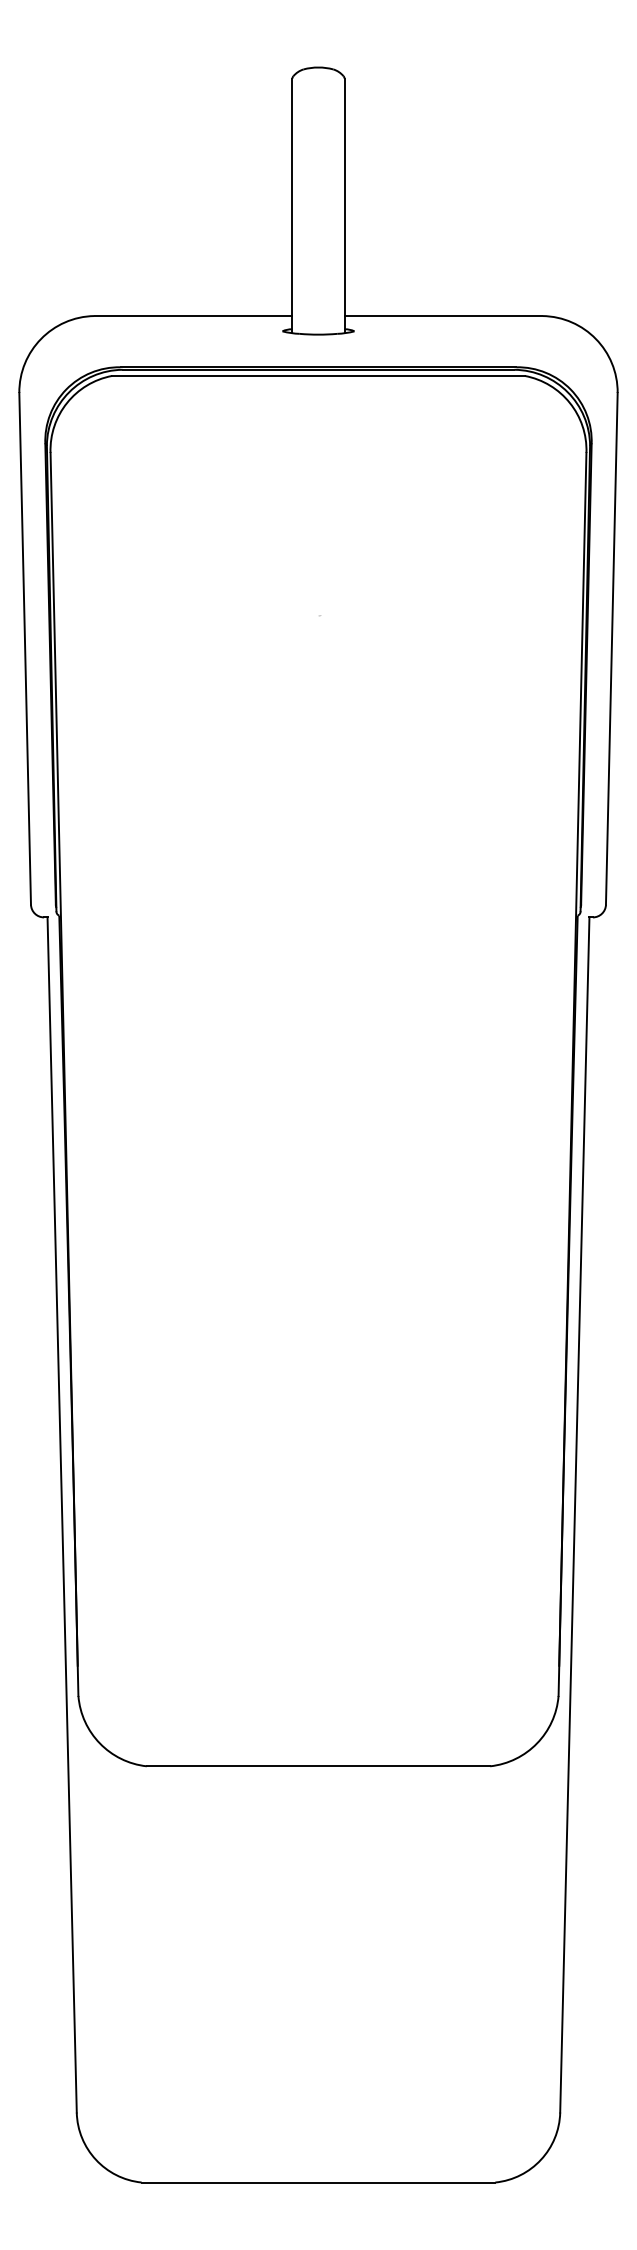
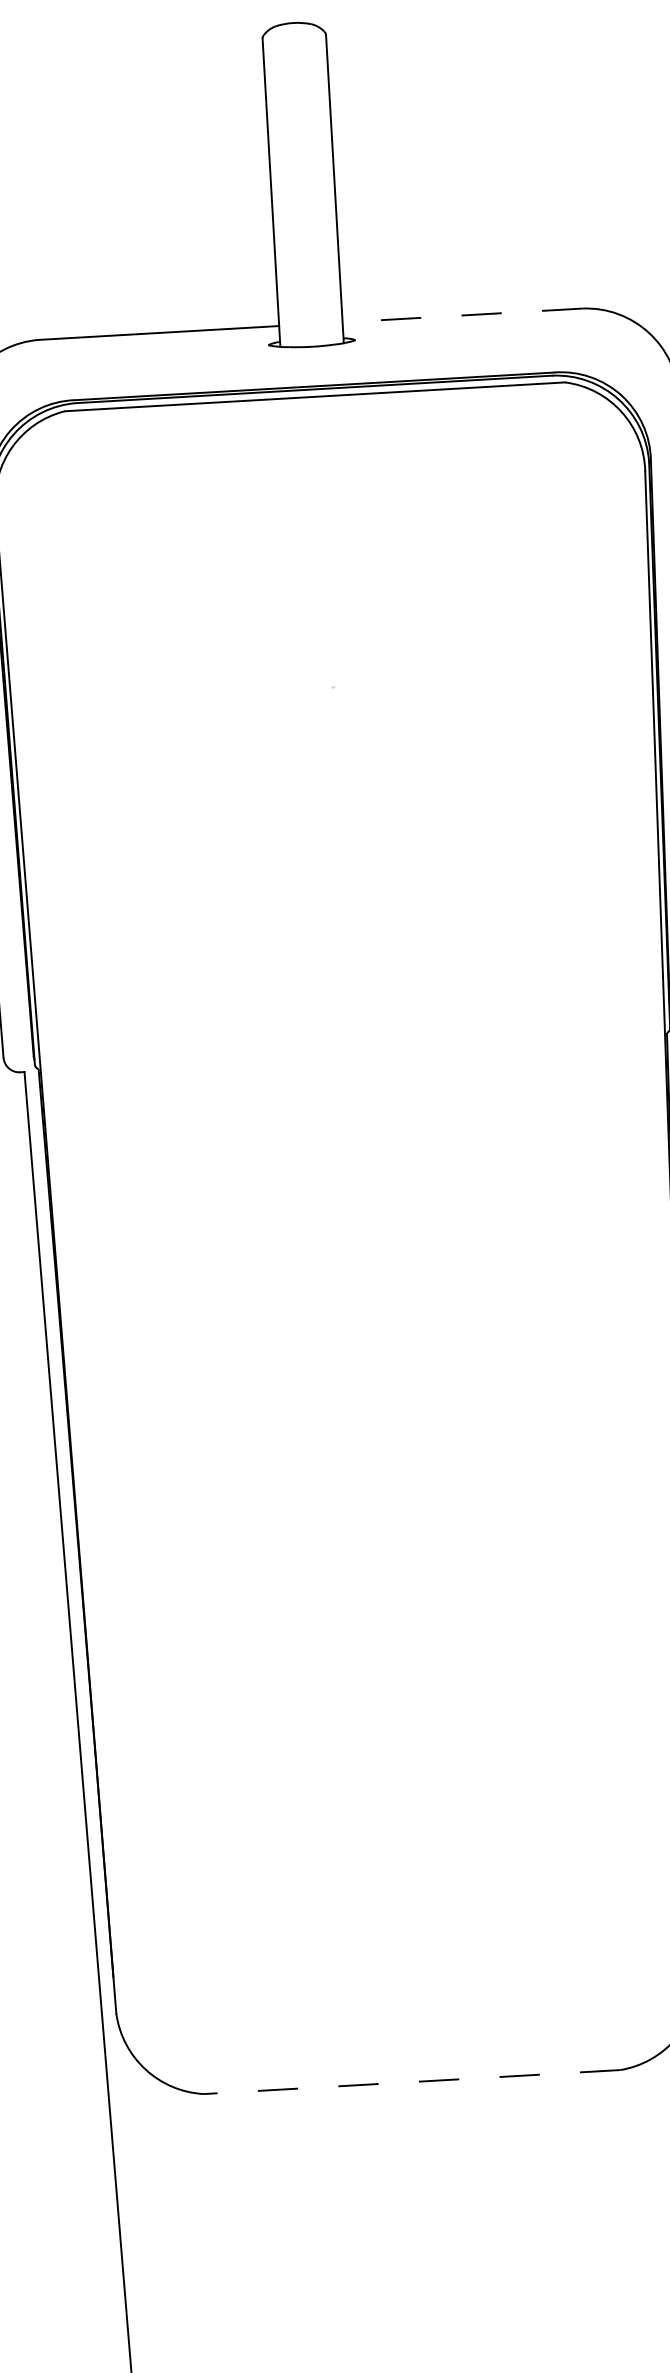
line: (443, 316) -> (462, 316), solid -> dashed
line: (318, 1766) -> (412, 2082), solid -> dashed

